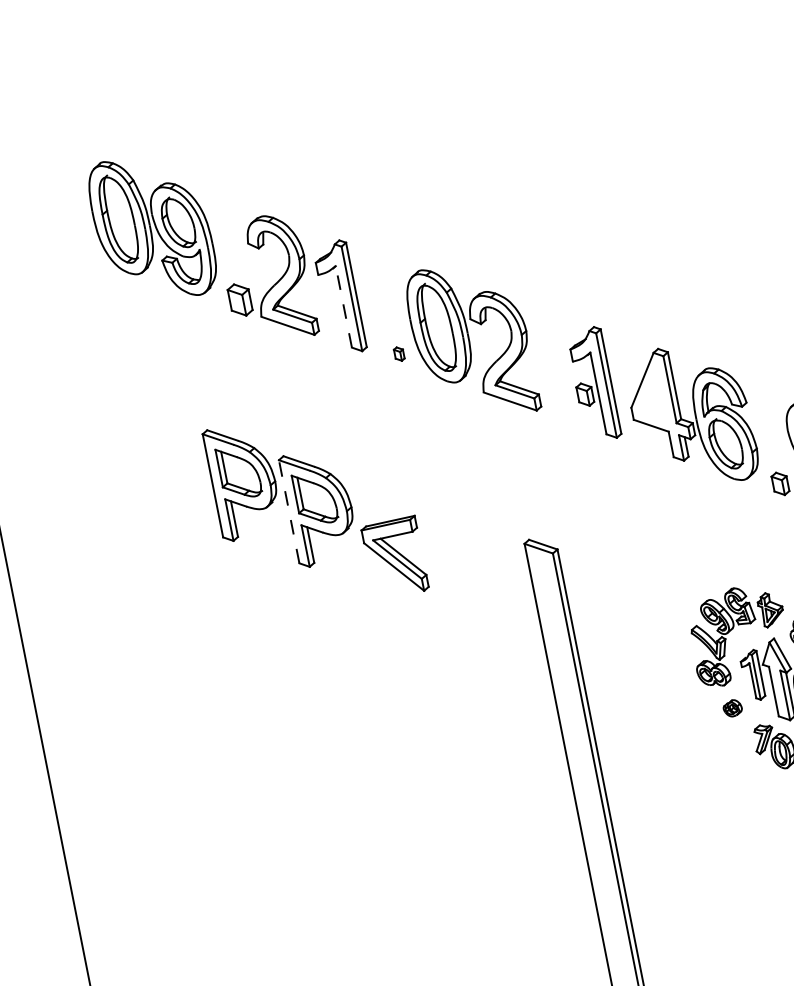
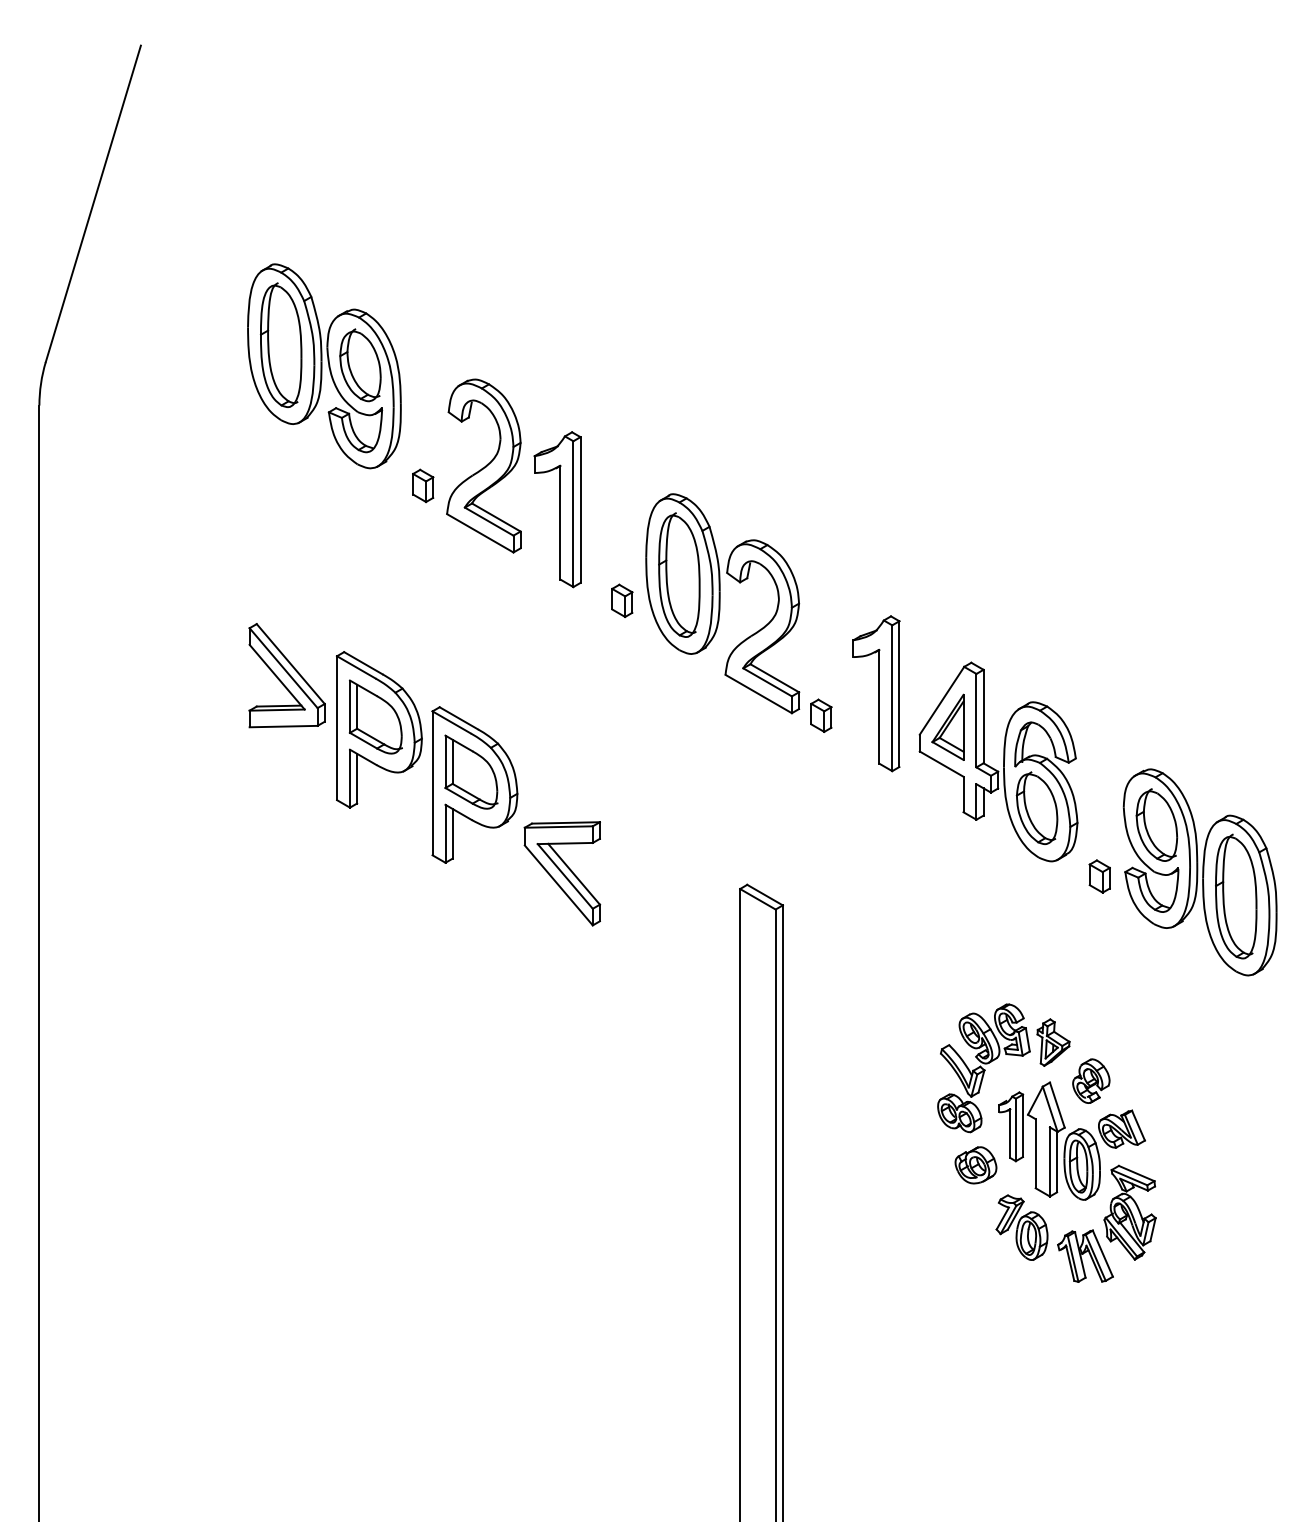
part: (240, 299) -> (423, 485), size x0.71
line: (343, 306) -> (560, 522), dashed -> solid
part: (399, 353) -> (622, 600), size x1.67
part: (585, 394) -> (821, 715), moved
part: (650, 397) -> (947, 726), added
part: (169, 455) -> (286, 675), added
line: (289, 511) -> (432, 783), dashed -> solid
part: (732, 708) -> (975, 1165), size x1.67

